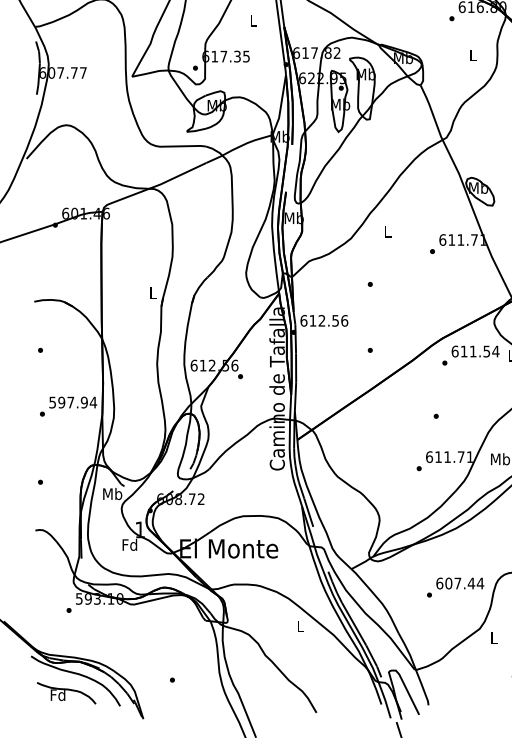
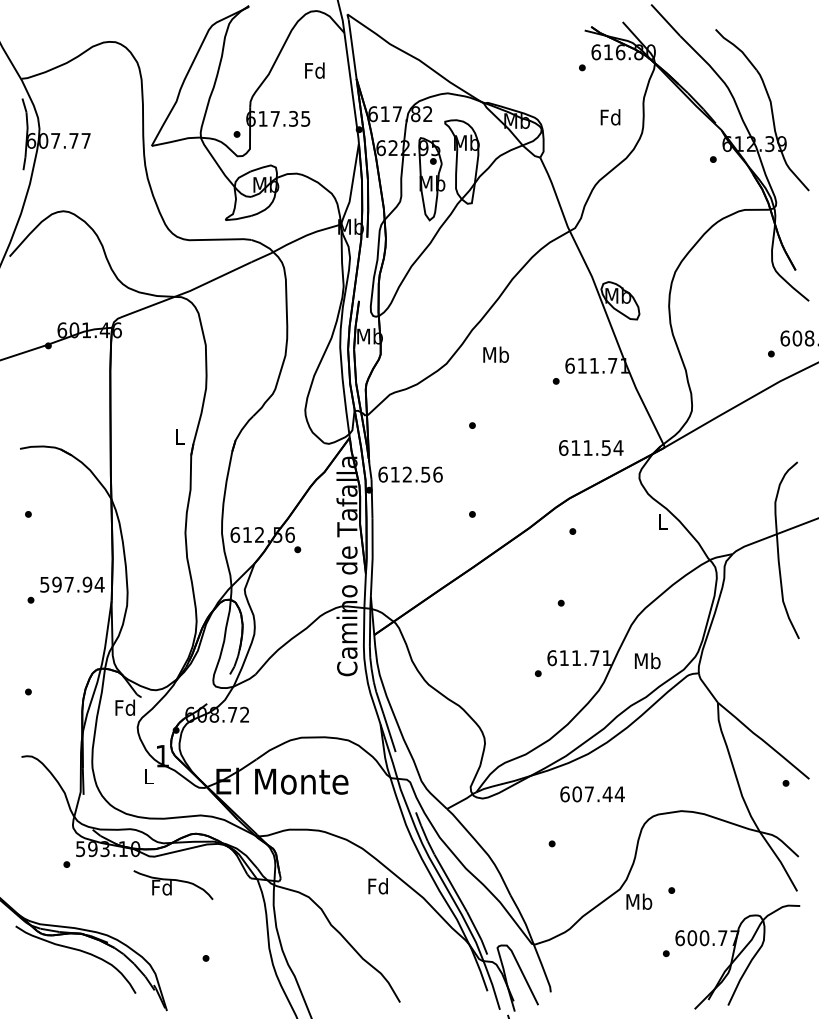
text: (252, 20) -> (314, 70), L -> Fd
text: (472, 55) -> (610, 117), L -> Fd
text: (387, 231) -> (495, 354), L -> Mb
text: (475, 351) -> (591, 447), moved
text: (112, 493) -> (125, 707), Mb -> Fd
text: (129, 545) -> (148, 776), Fd -> L
text: (460, 583) -> (592, 794), moved
text: (299, 626) -> (377, 886), L -> Fd
text: (494, 637) -> (639, 901), L -> Mb
part: (66, 692) -> (173, 884), moved

